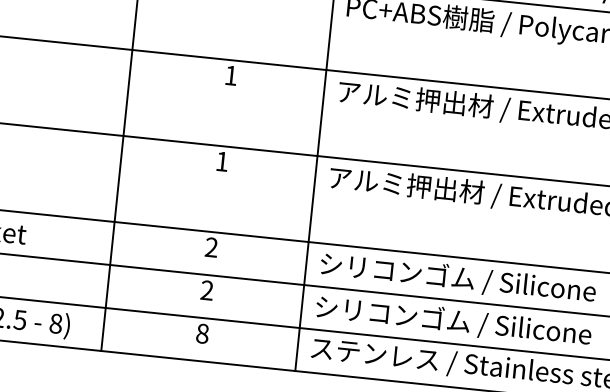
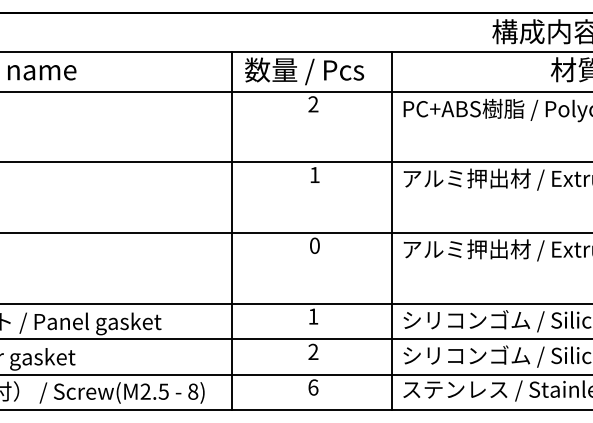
text: (221, 161) -> (314, 245), 1 -> 0
text: (211, 247) -> (313, 316), 2 -> 1
text: (202, 333) -> (313, 387), 8 -> 6

